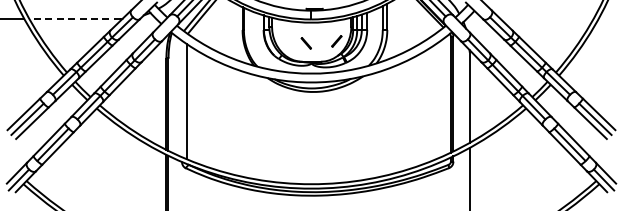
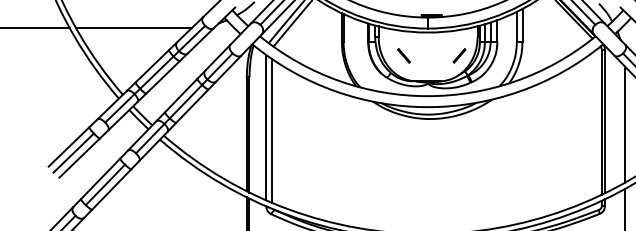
line: (75, 19) -> (133, 28), dashed -> solid
part: (305, 43) -> (402, 56), moved
line: (181, 98) -> (265, 127), added

